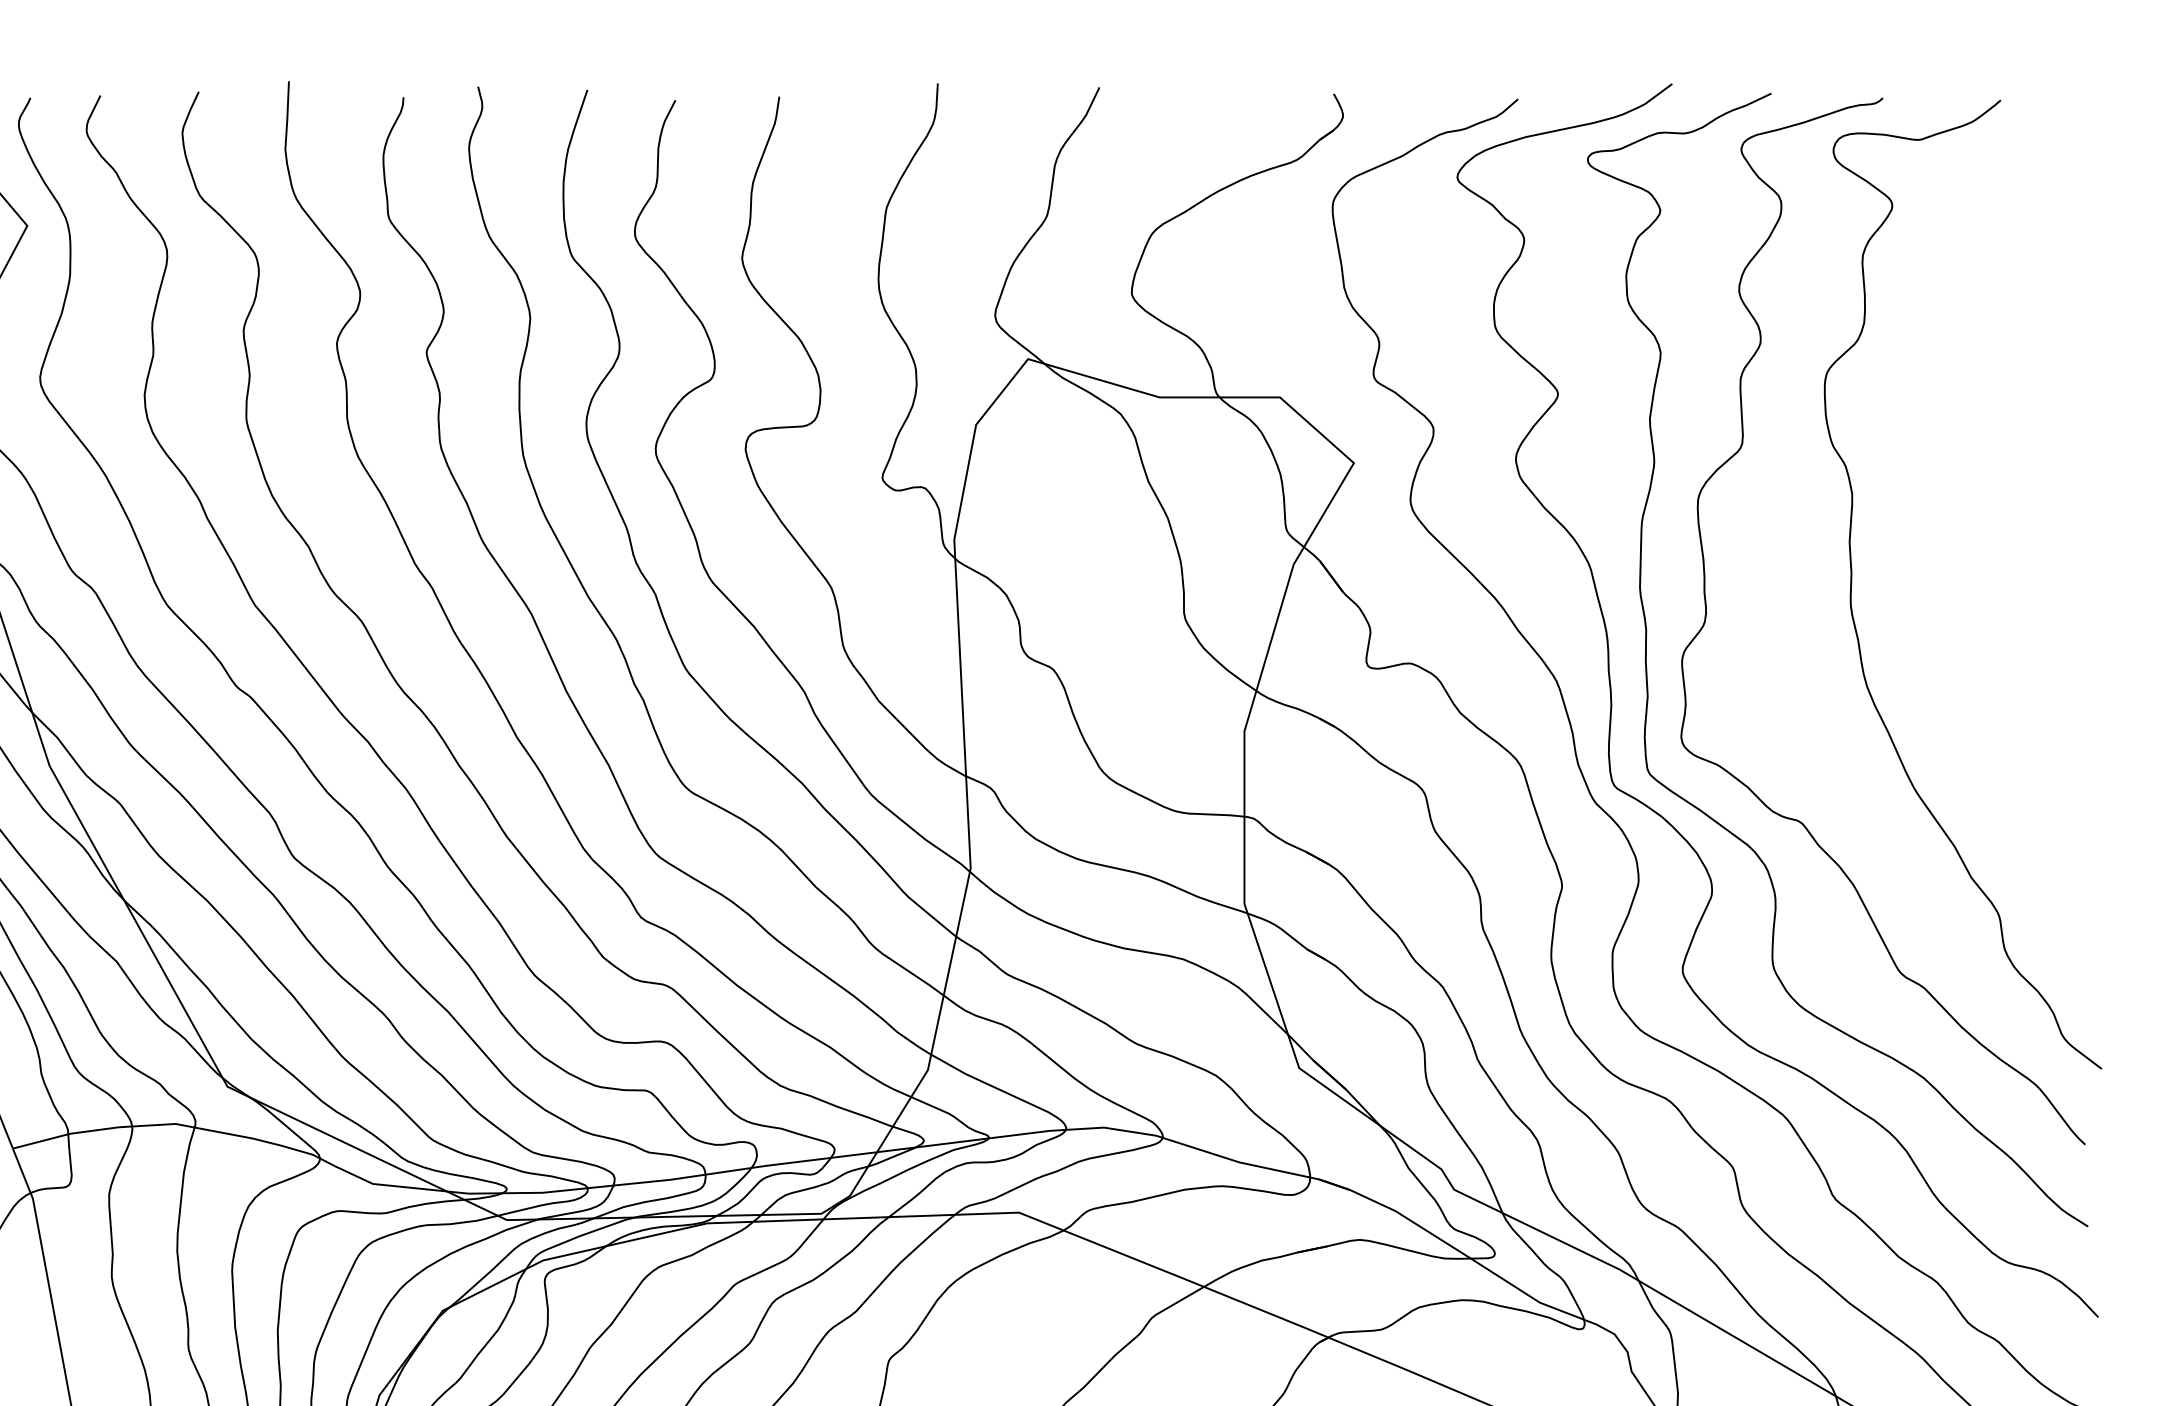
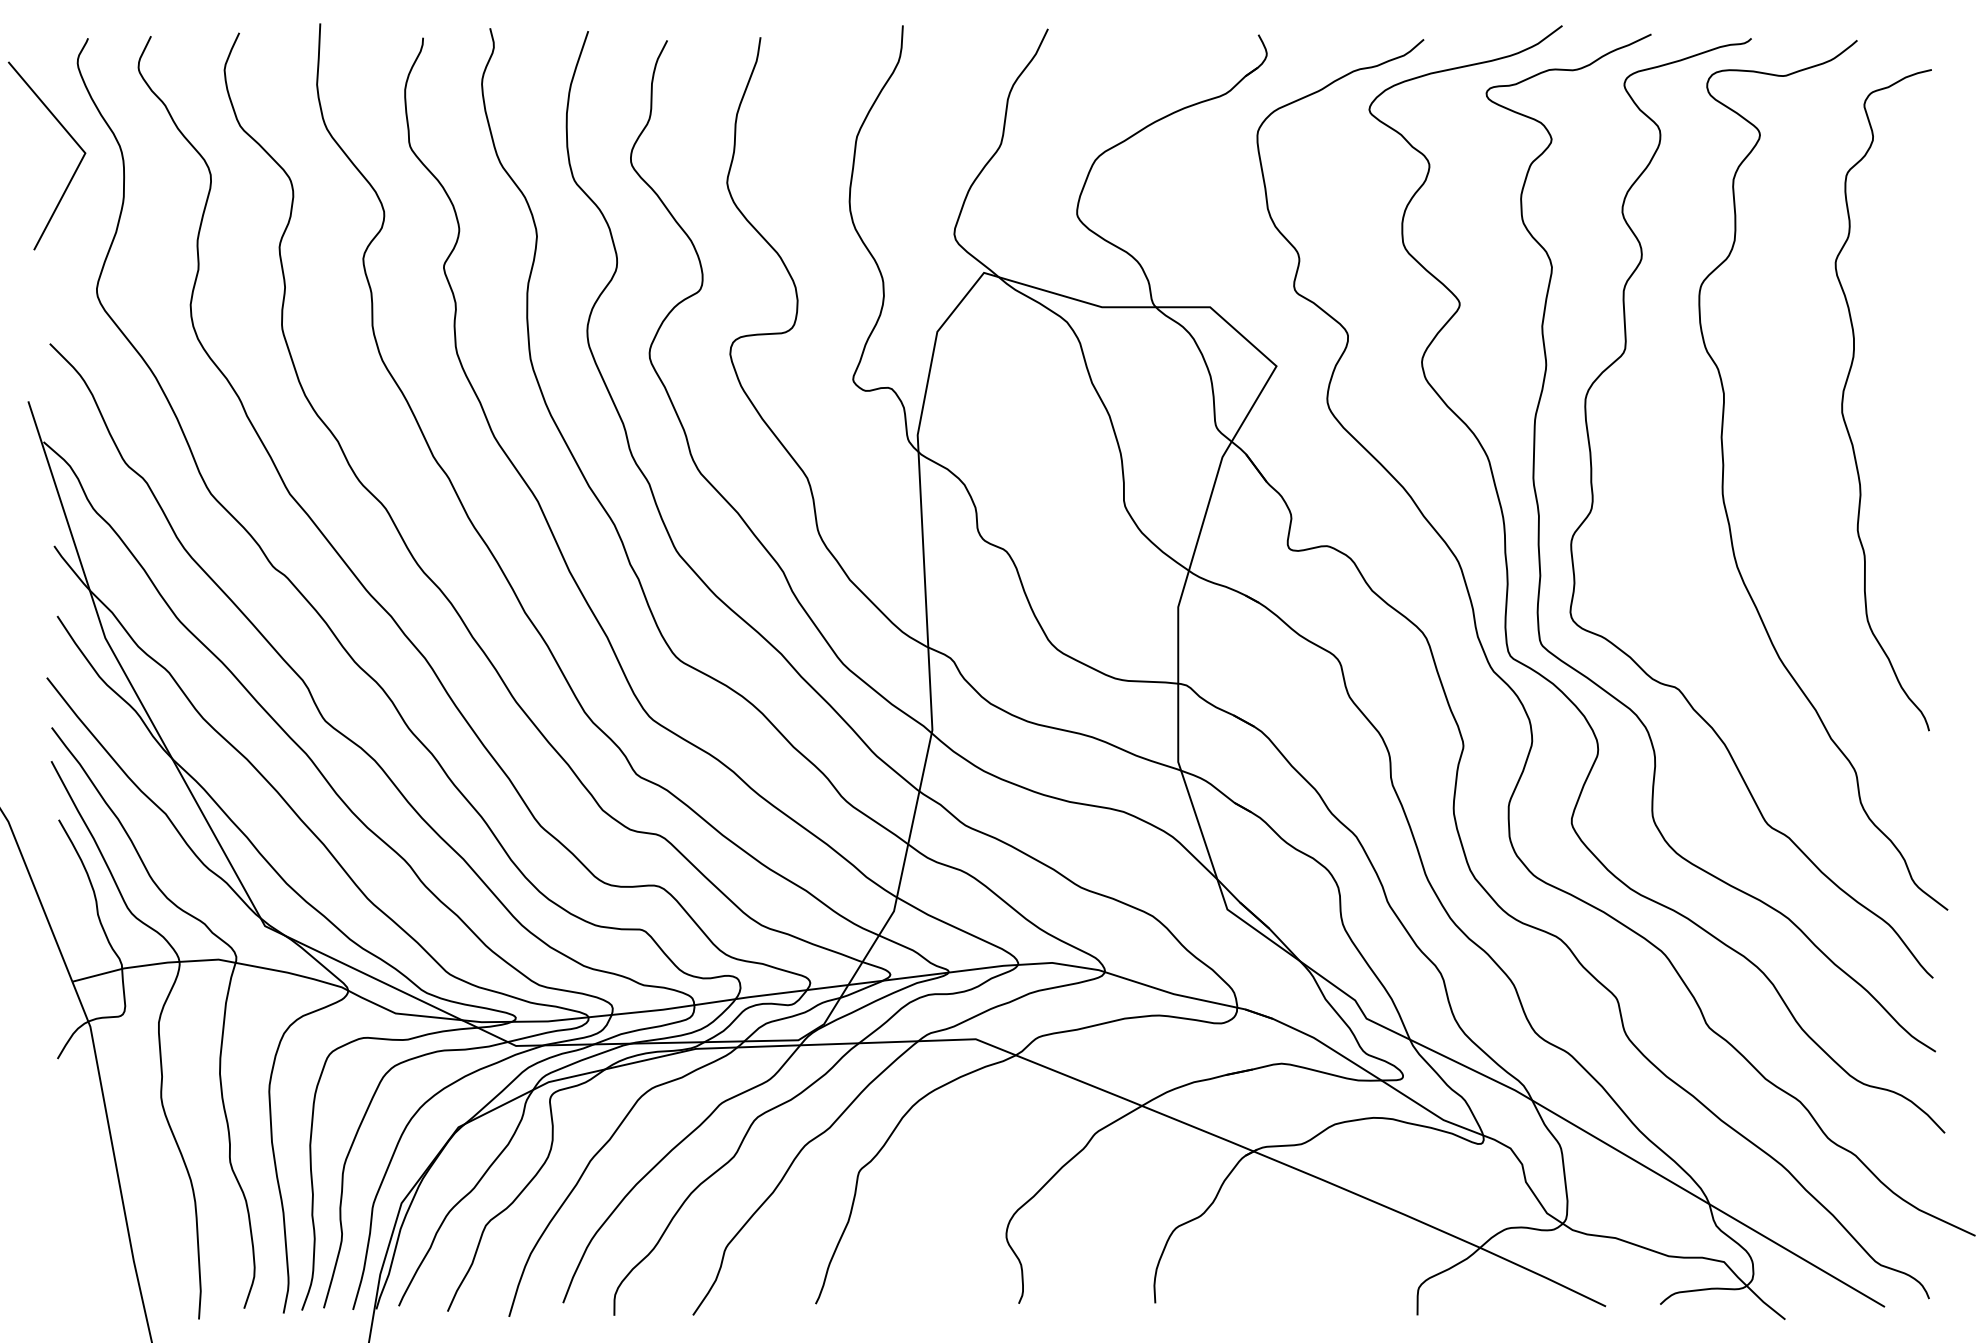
curve: (1986, 494) -> (1844, 394), added

